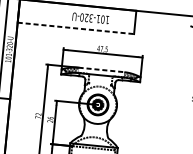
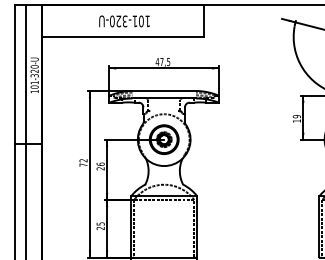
text: (90, 18) -> (124, 21), moved
line: (75, 28) -> (123, 37), dashed -> solid
line: (101, 70) -> (164, 91), dashed -> solid

